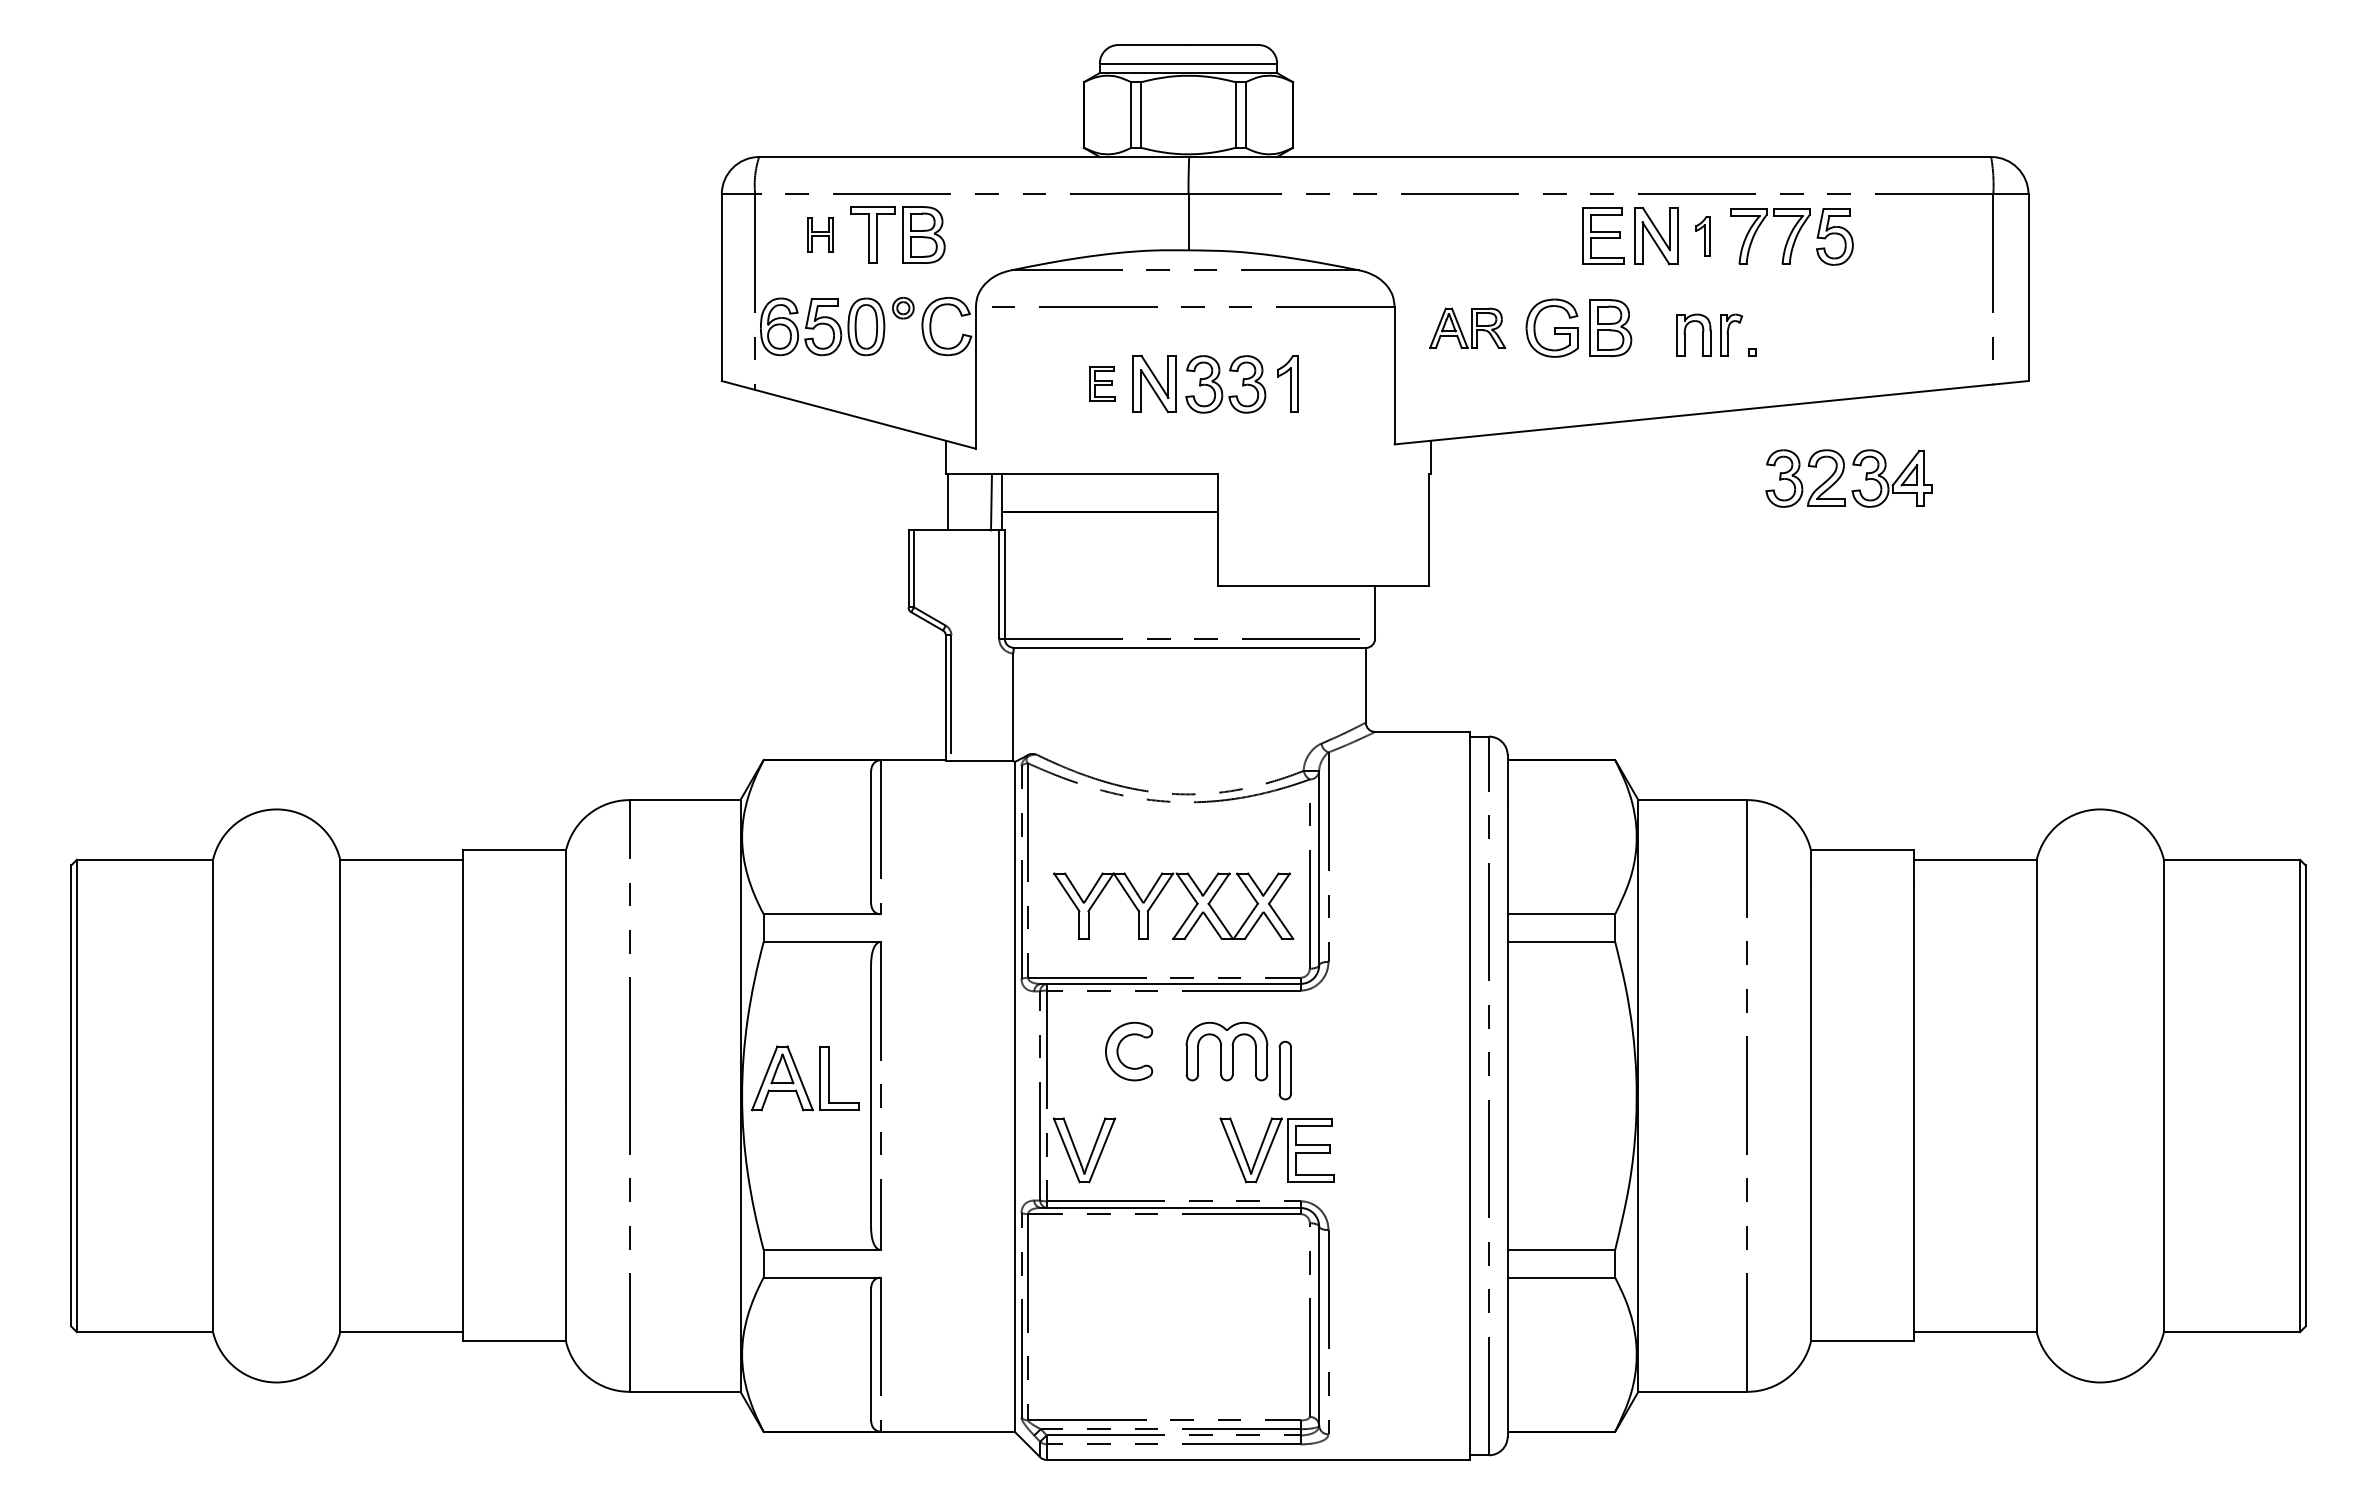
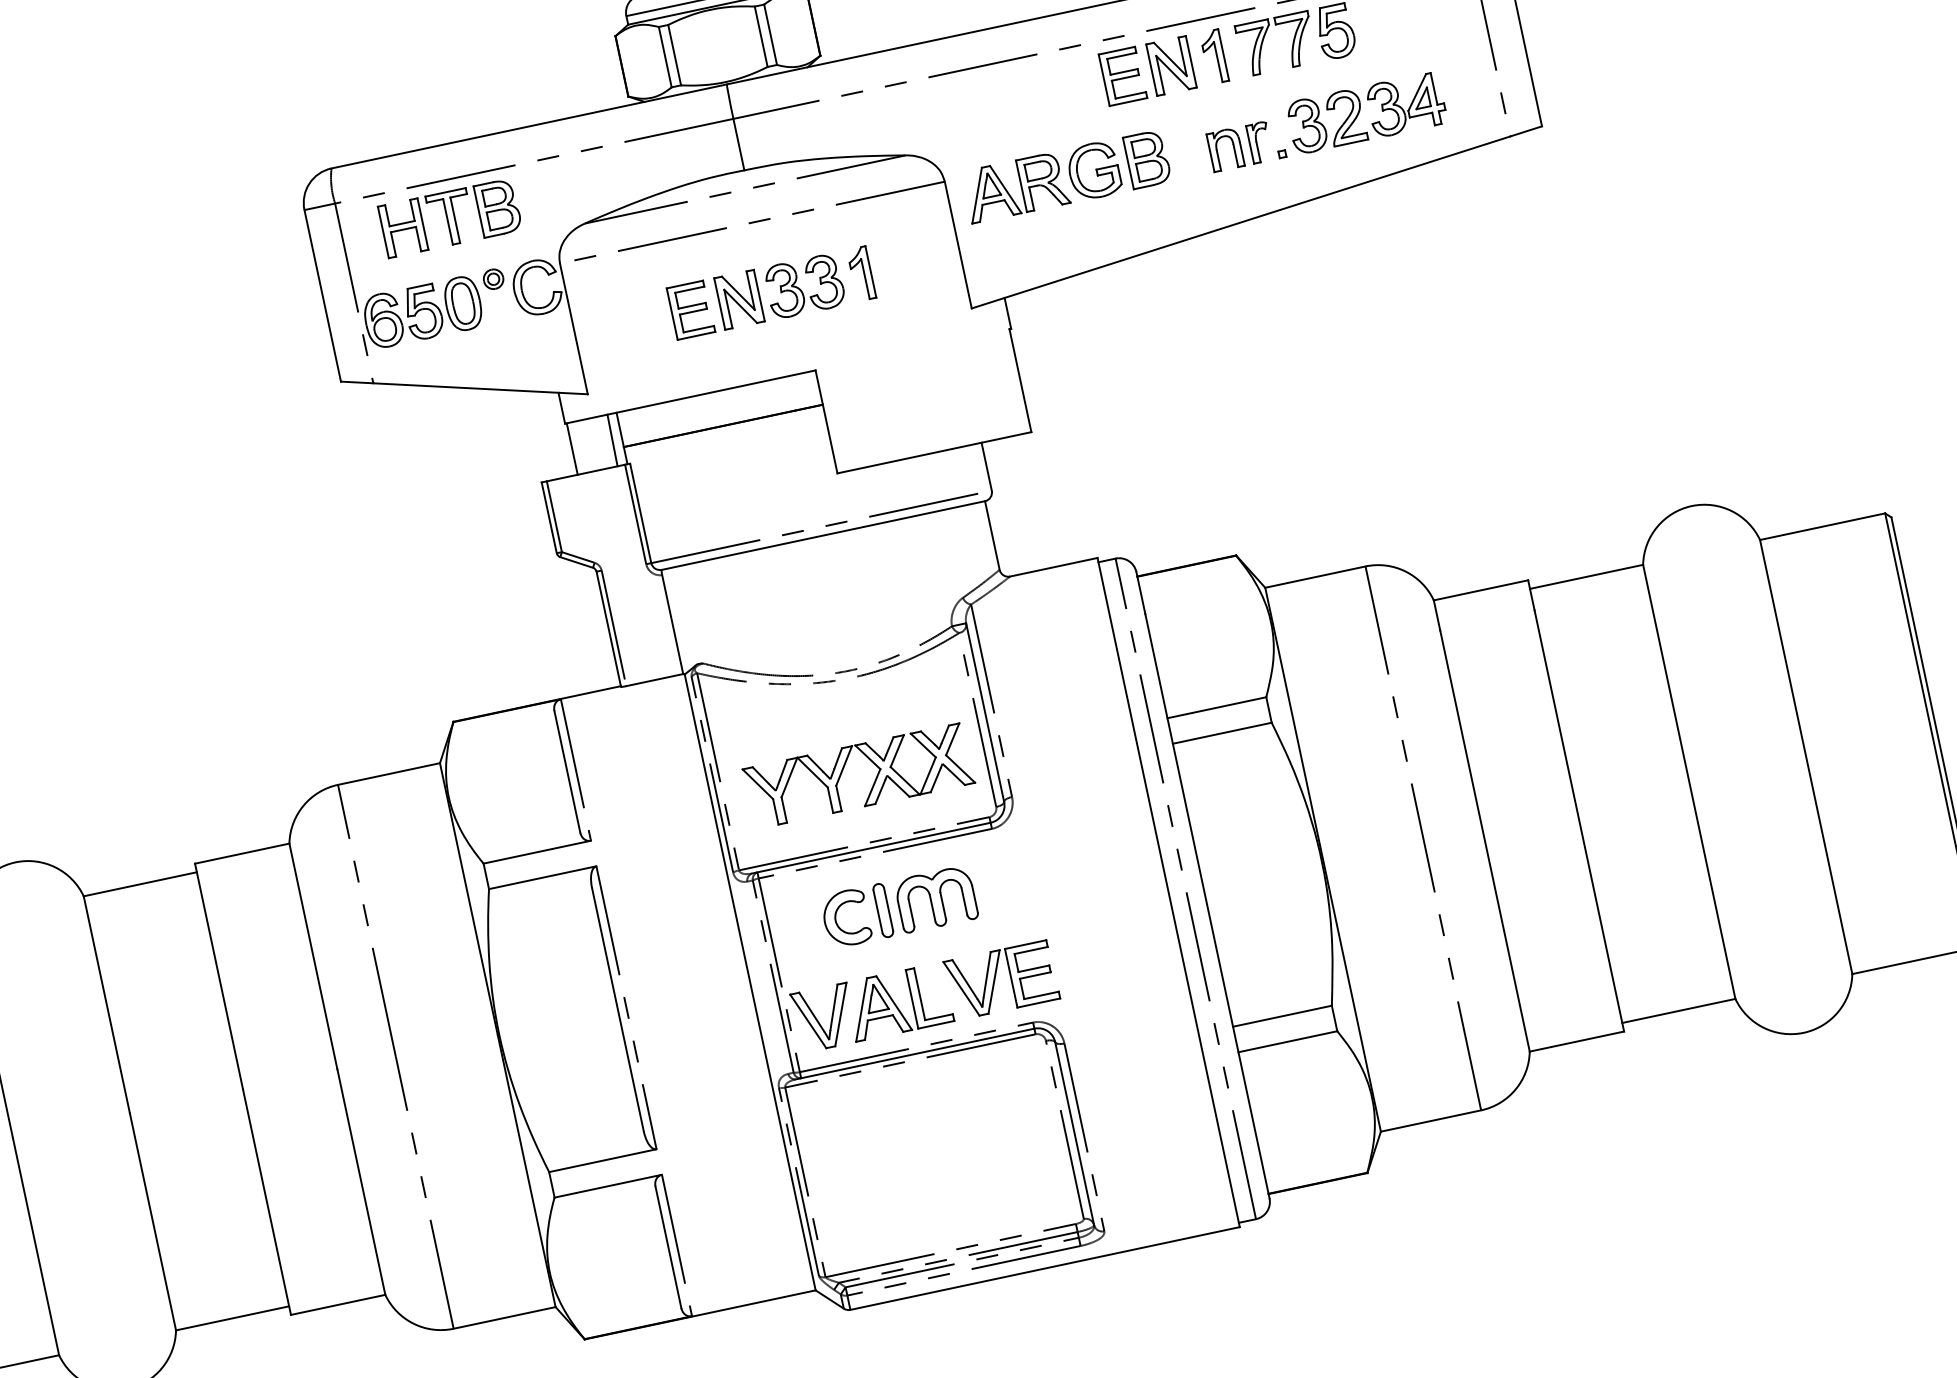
part: (820, 234) -> (403, 227), size x1.67
part: (1702, 235) -> (1213, 56), size x1.43
part: (1467, 328) -> (1016, 187), size x1.43
part: (1102, 383) -> (691, 309), size x1.67
part: (1842, 475) -> (1360, 111), moved
part: (1284, 1070) -> (882, 910), moved
part: (805, 1078) -> (899, 1002), moved

